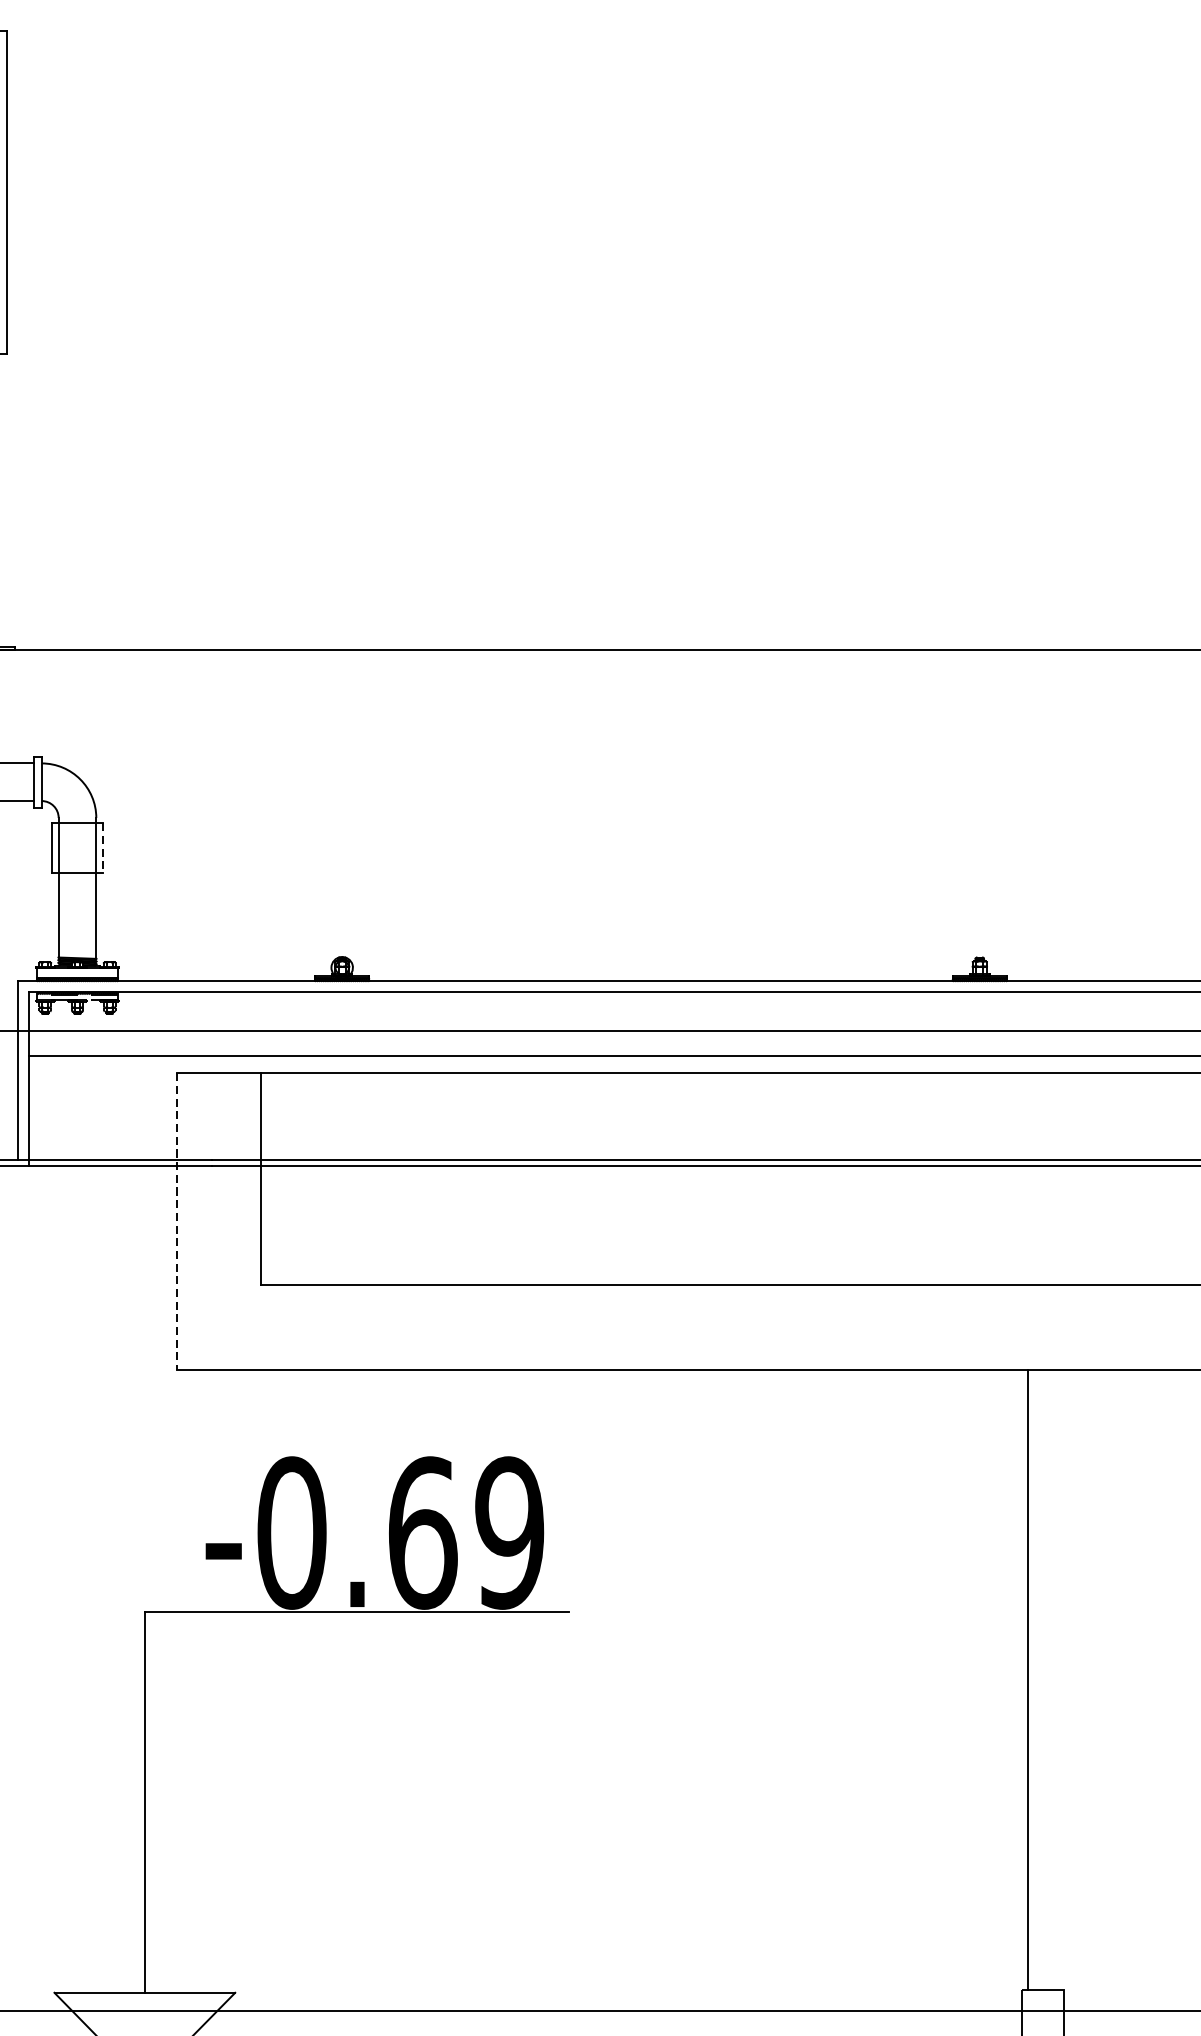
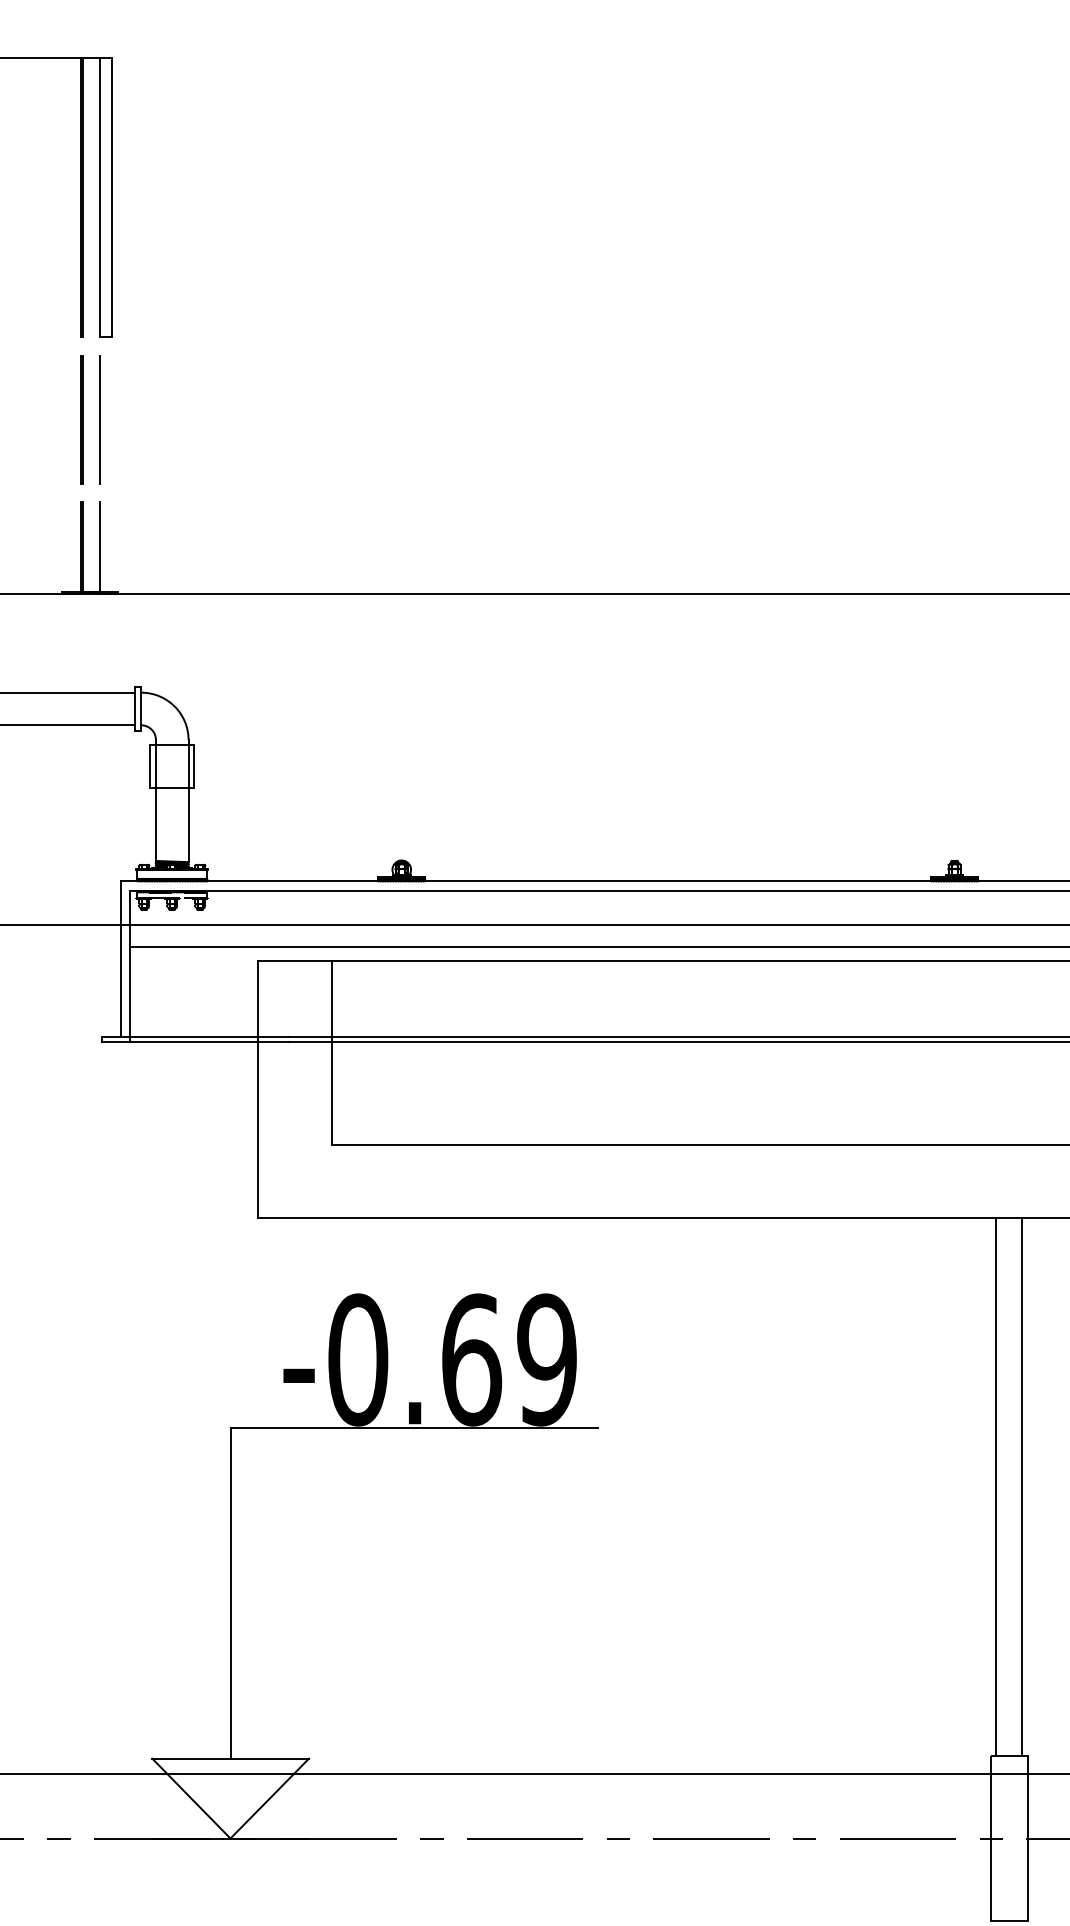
line: (103, 848) -> (194, 766), dashed -> solid
line: (176, 1222) -> (258, 1090), dashed -> solid
line: (1058, 1678) -> (1022, 1486), added

